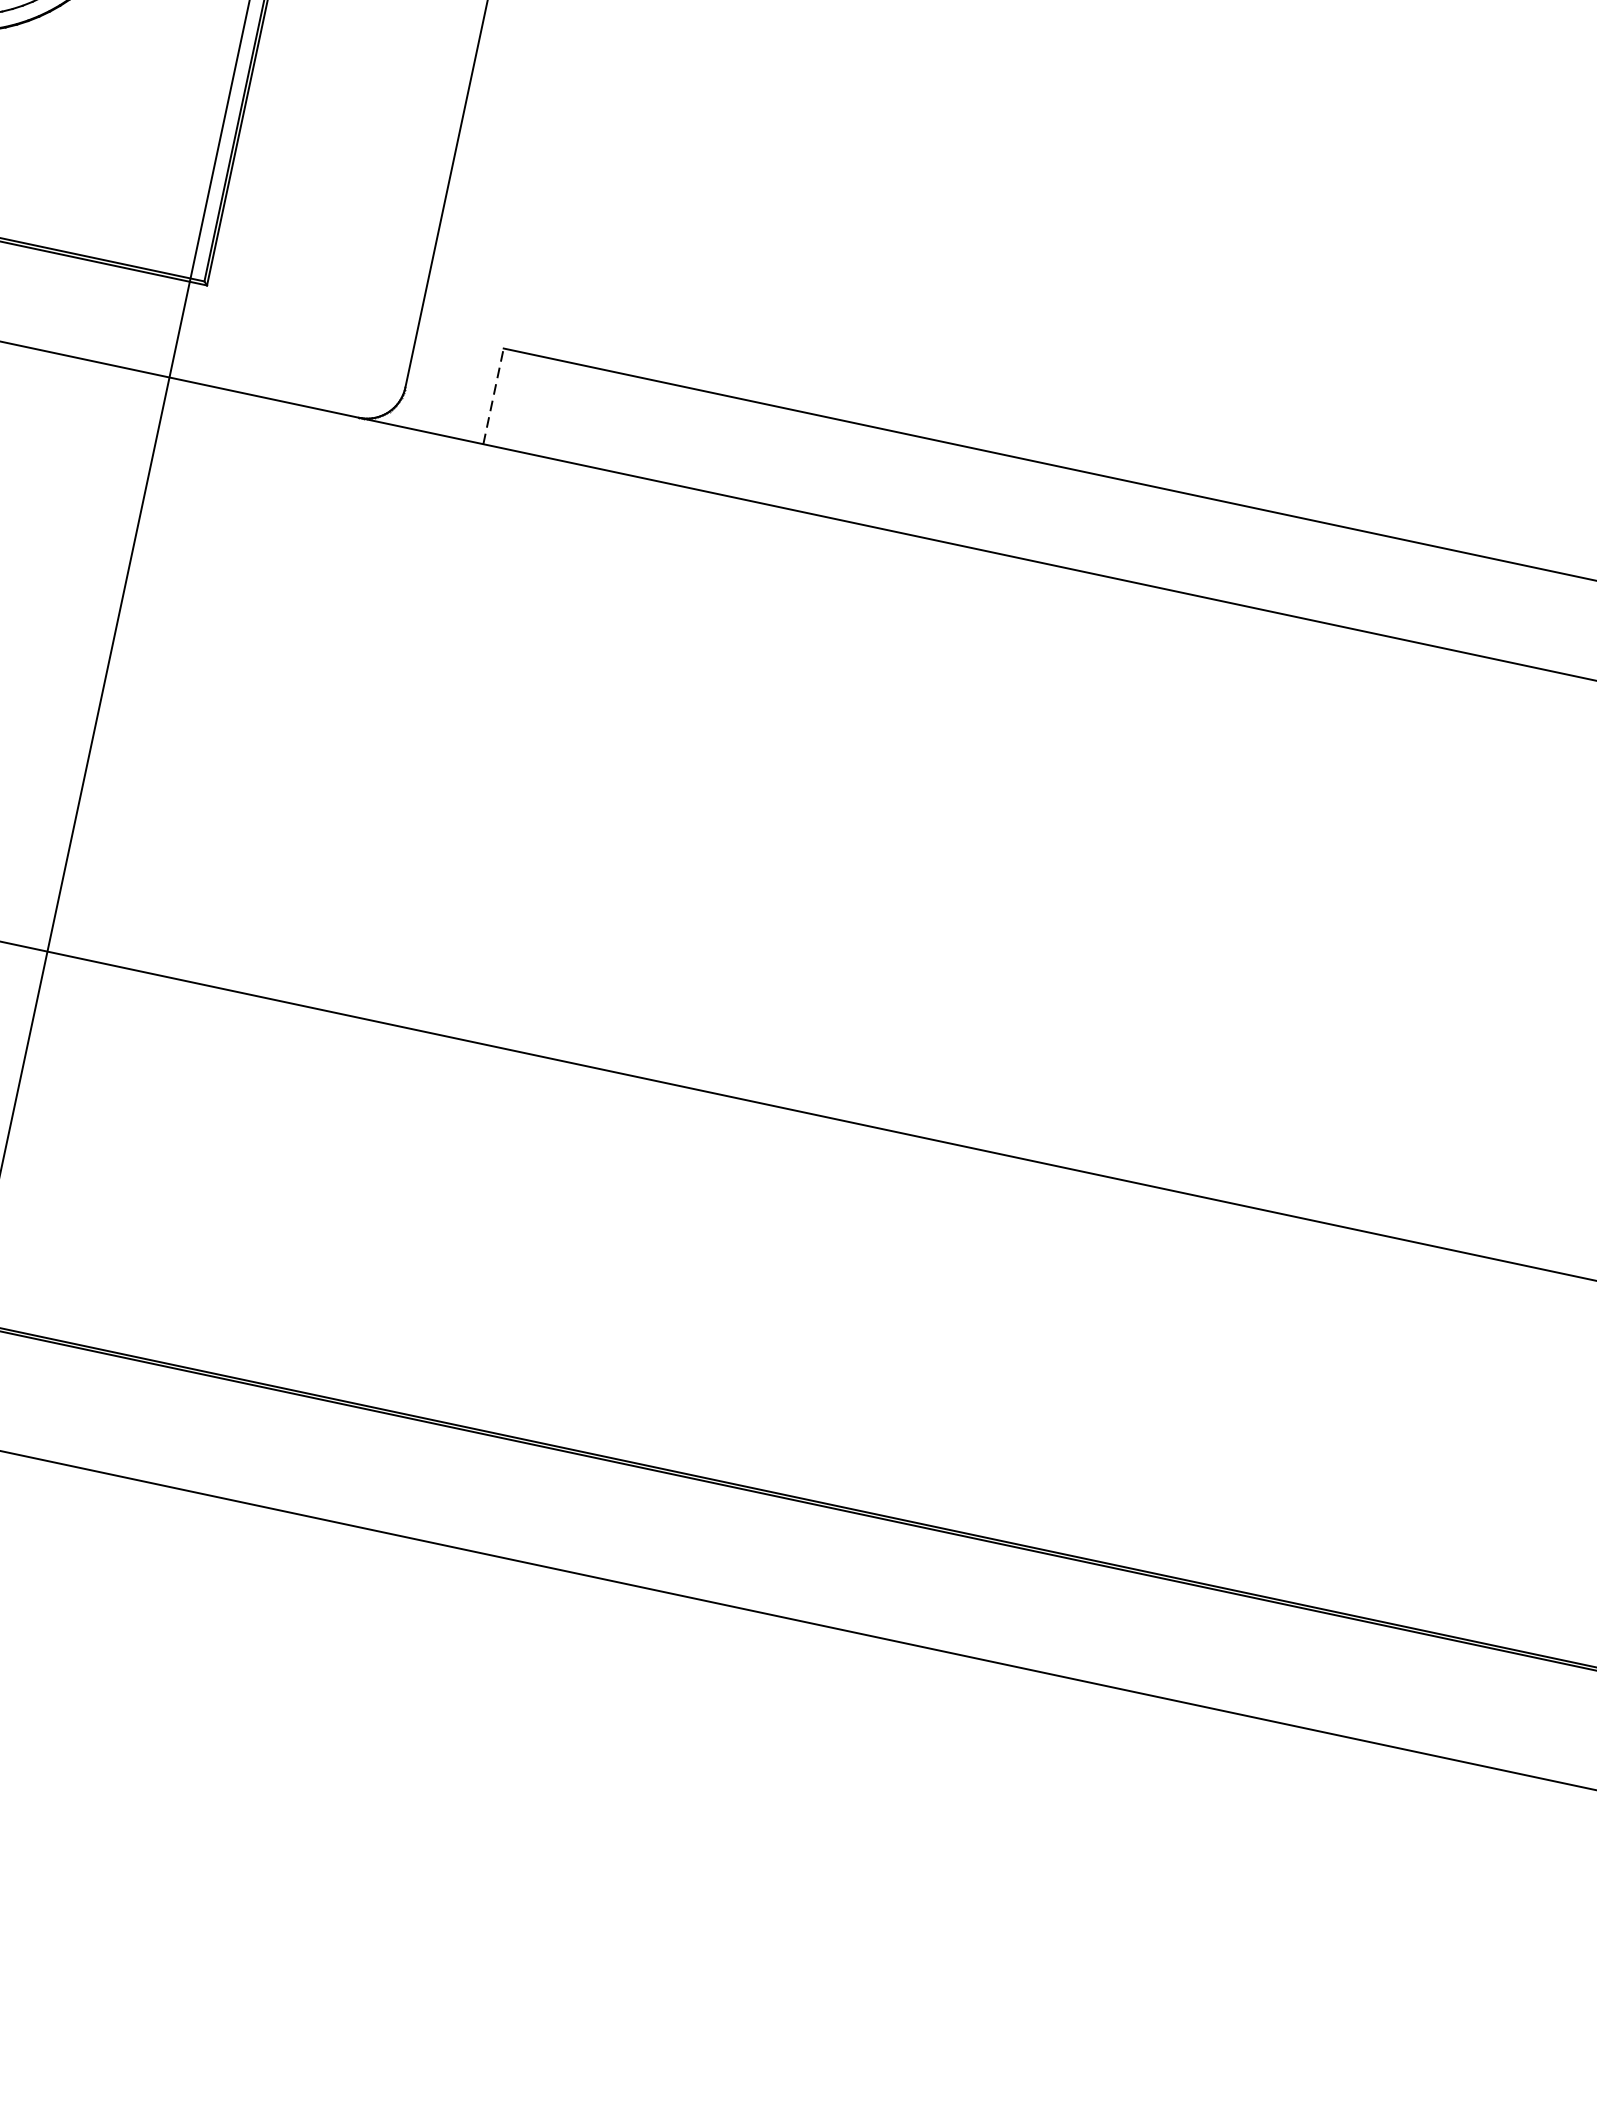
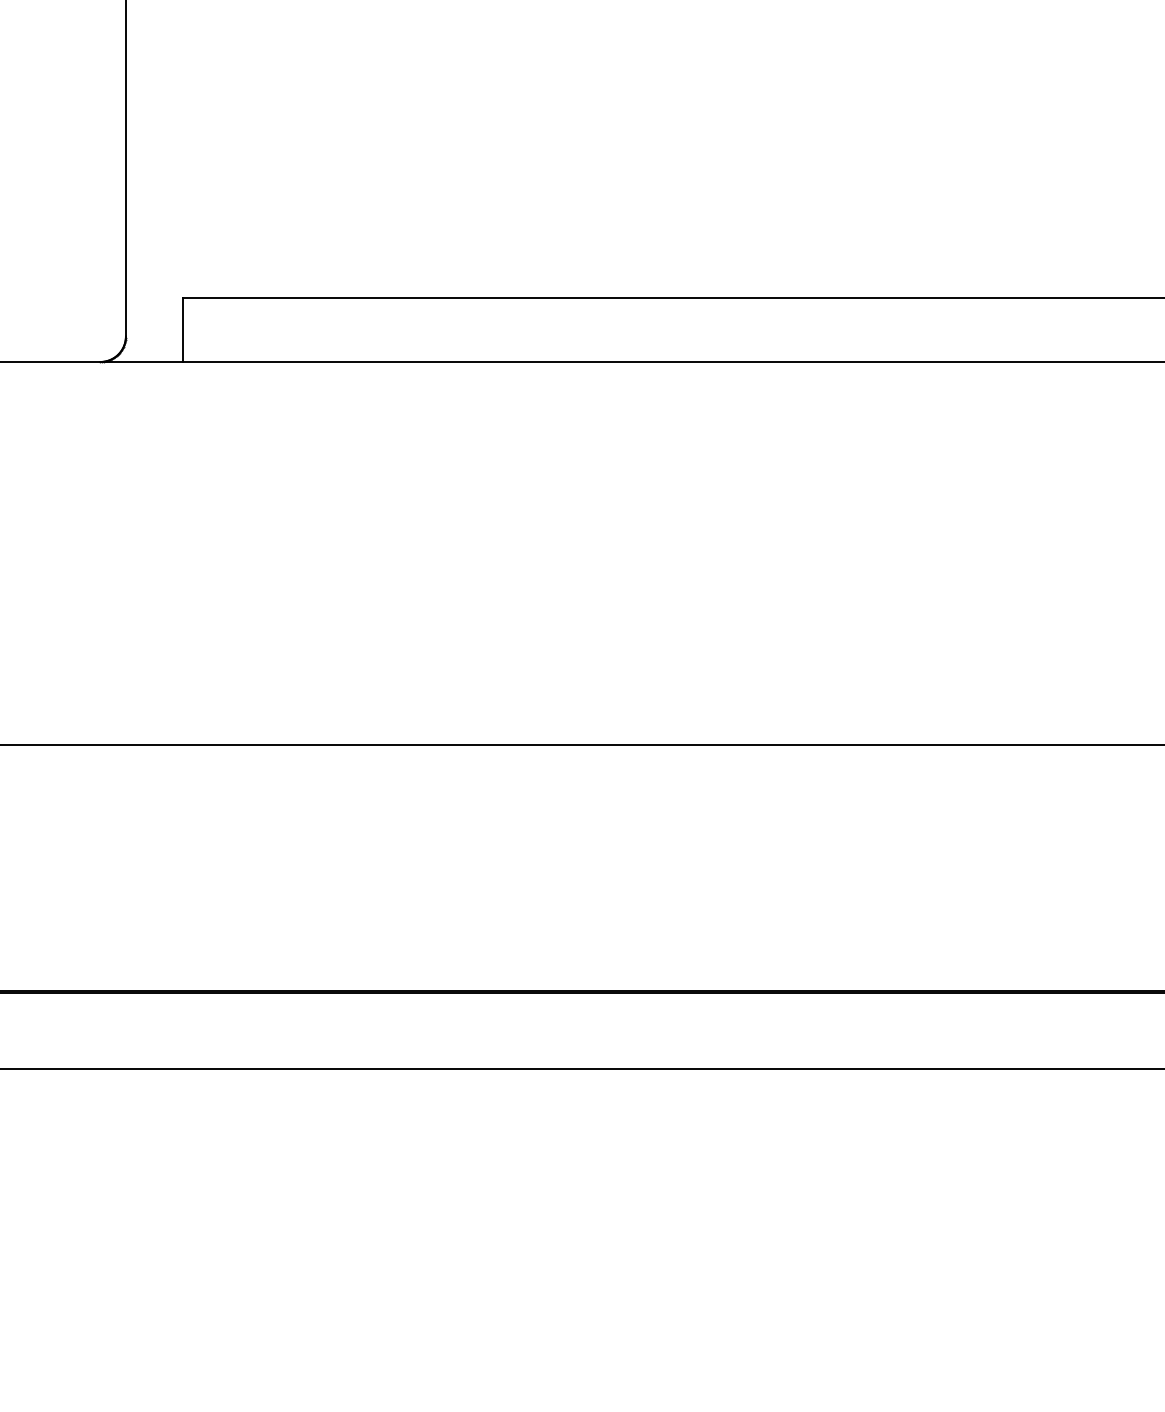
line: (493, 397) -> (183, 330), dashed -> solid

